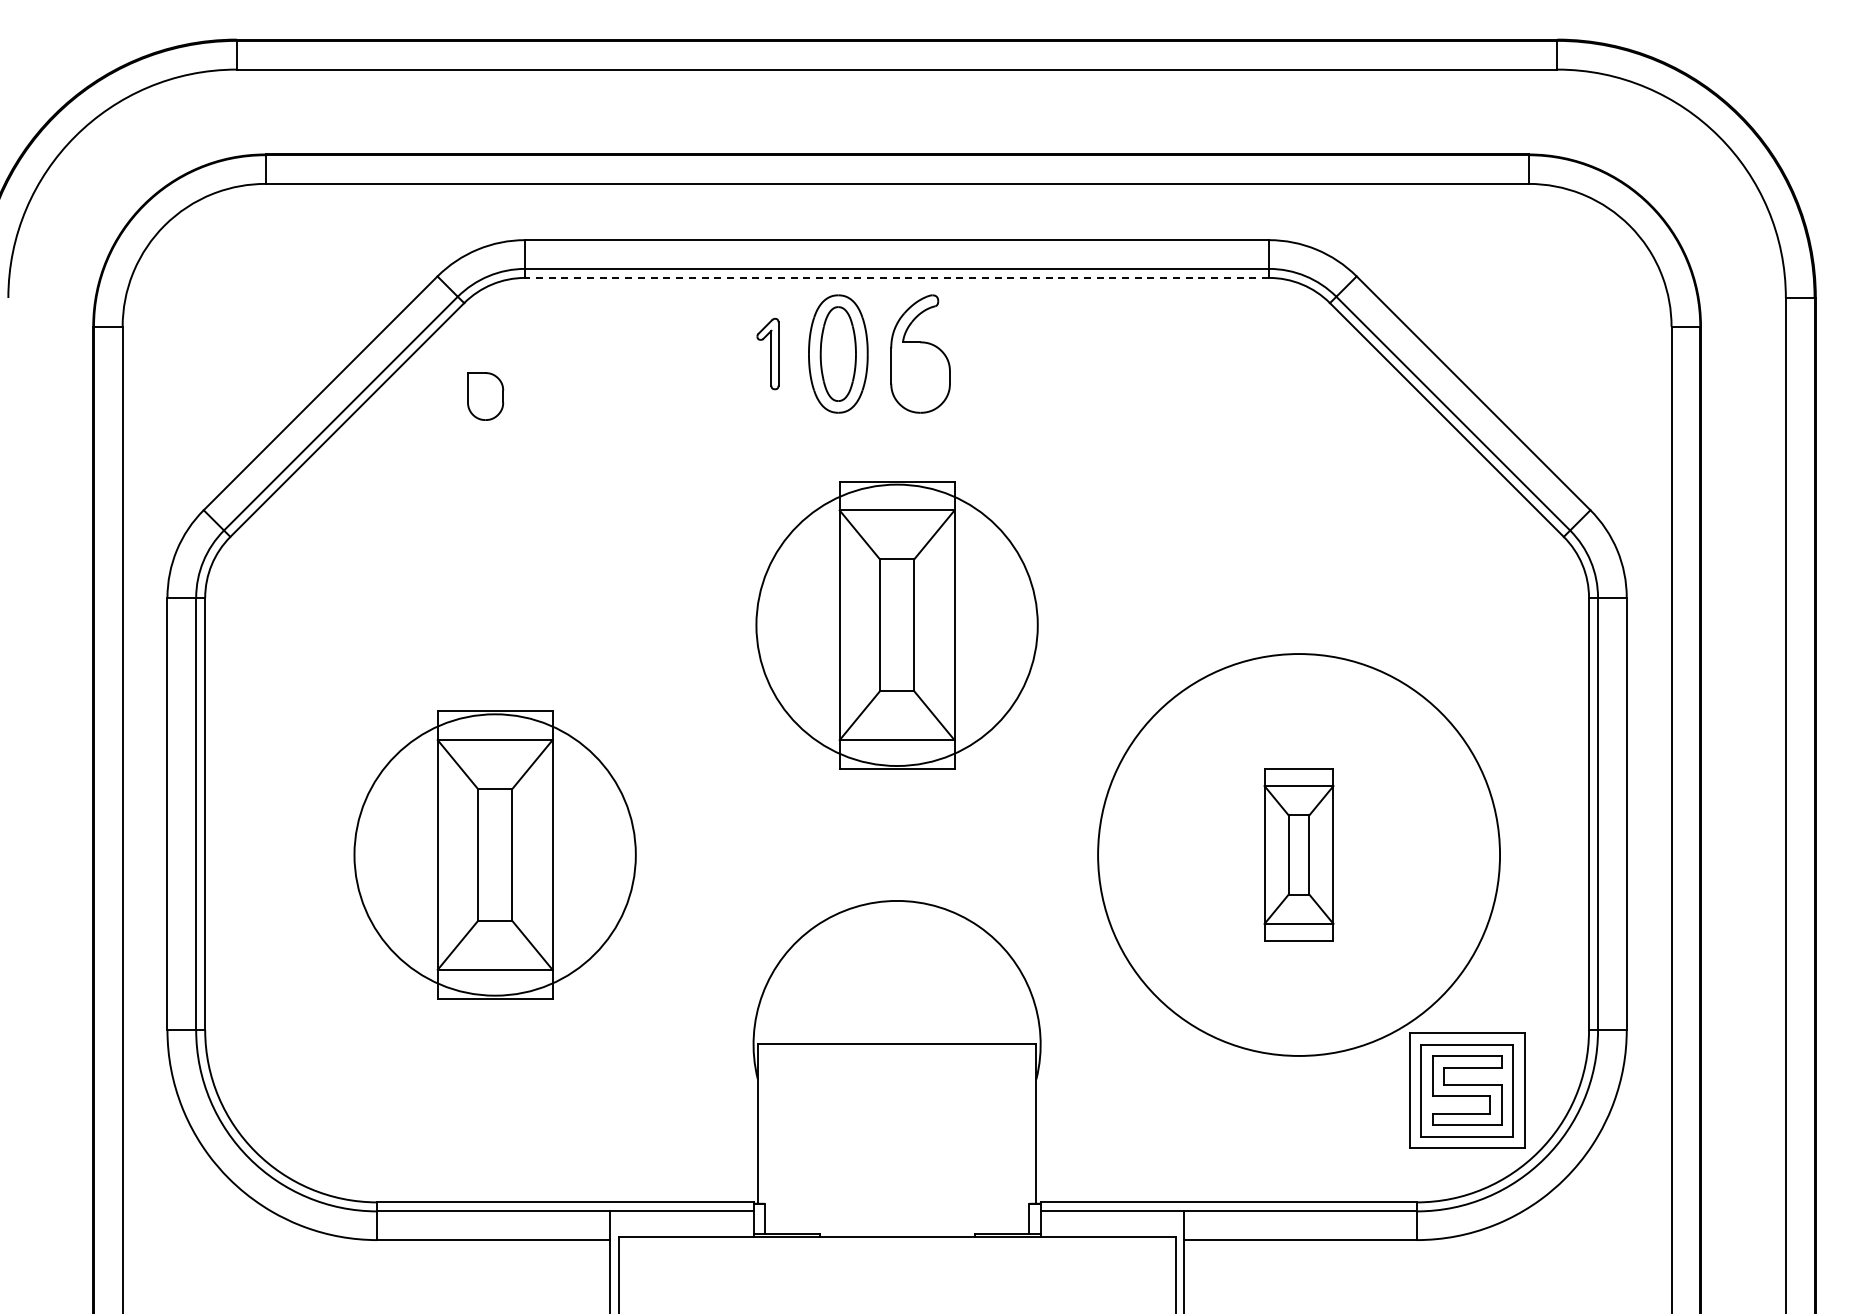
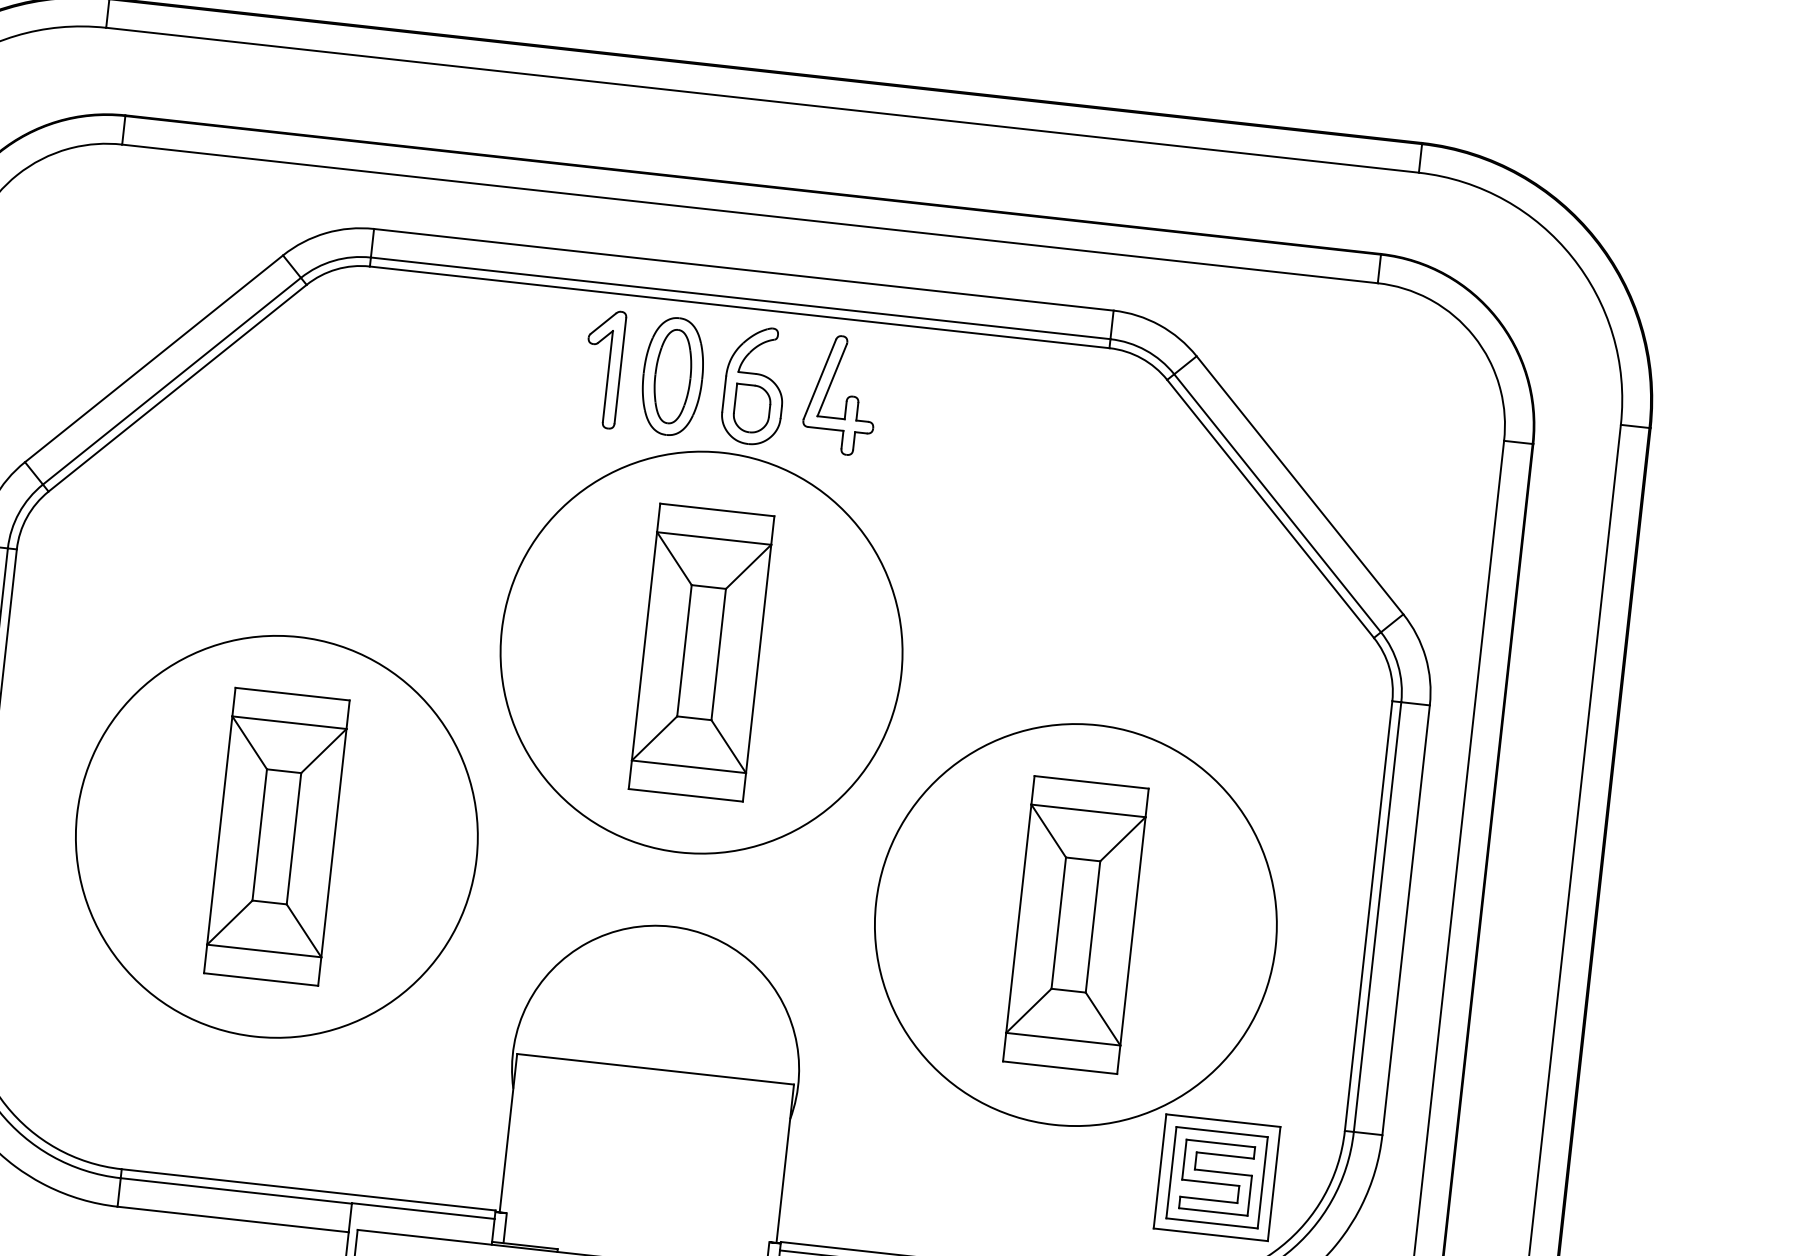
line: (896, 277) -> (739, 306), dashed -> solid
part: (767, 353) -> (602, 368), size x1.67
part: (1013, 356) -> (846, 398), added
part: (485, 396) -> (752, 408), moved
circle: (897, 625) -> (701, 652), size x1.43
circle: (495, 854) -> (277, 836), size x1.43
part: (1298, 854) -> (1075, 924), size x1.67

